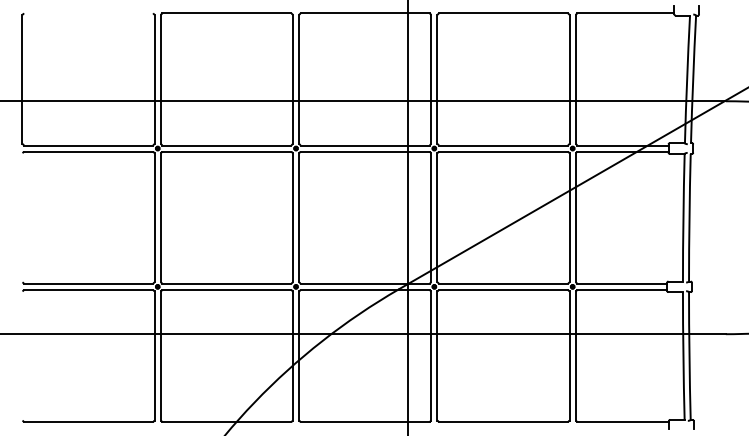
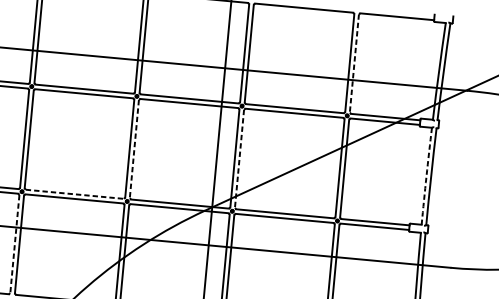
line: (575, 79) -> (354, 63), solid -> dashed
line: (299, 217) -> (134, 149), solid -> dashed
line: (437, 217) -> (239, 158), solid -> dashed
arc: (683, 217) -> (426, 176), solid -> dashed
line: (226, 283) -> (74, 194), solid -> dashed
line: (154, 356) -> (14, 244), solid -> dashed

